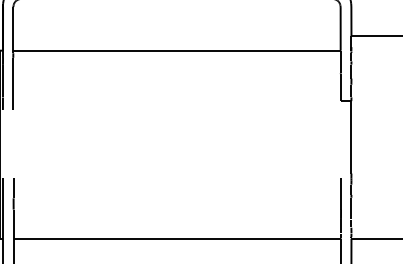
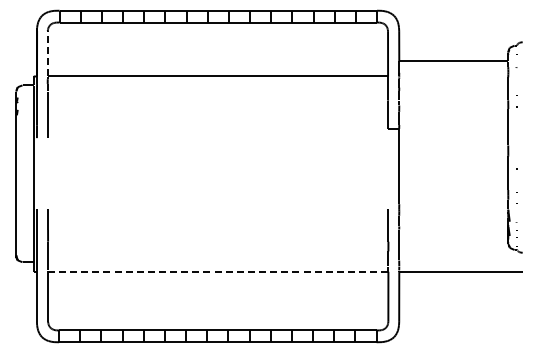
line: (13, 28) -> (47, 53), solid -> dashed
line: (176, 238) -> (217, 271), solid -> dashed

